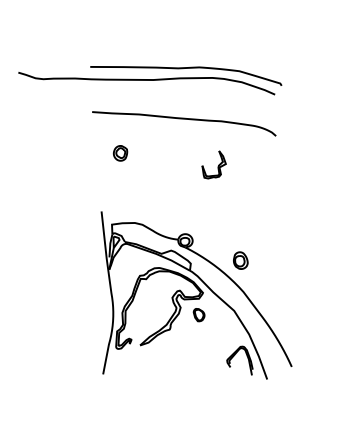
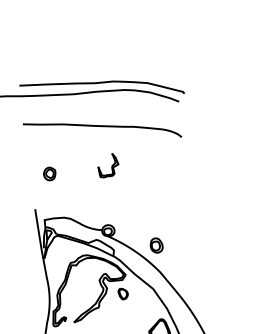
part: (120, 153) -> (49, 174), moved
part: (213, 164) -> (107, 165), moved

